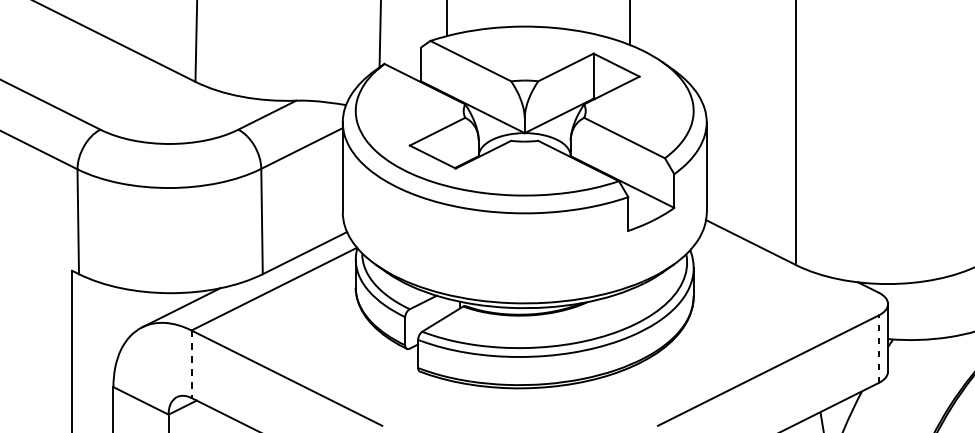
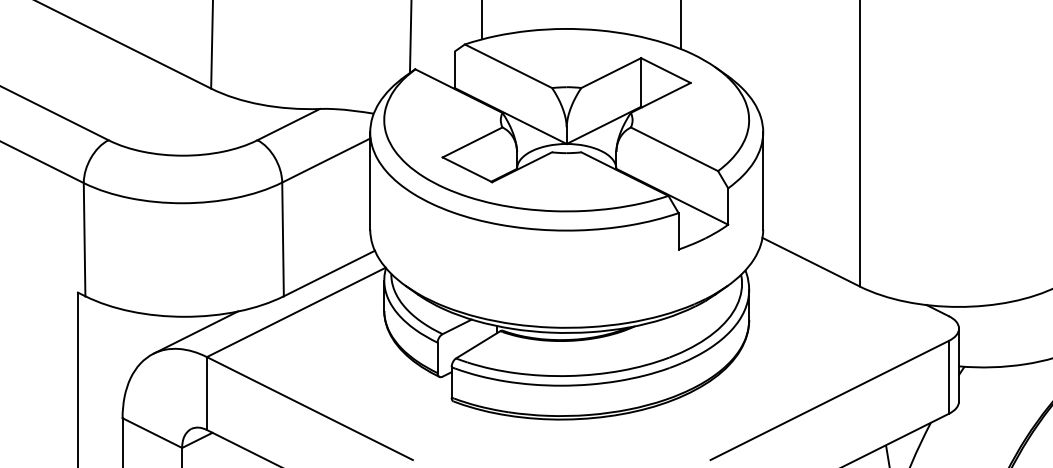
line: (878, 348) -> (948, 376), dashed -> solid
line: (191, 365) -> (206, 394), dashed -> solid

